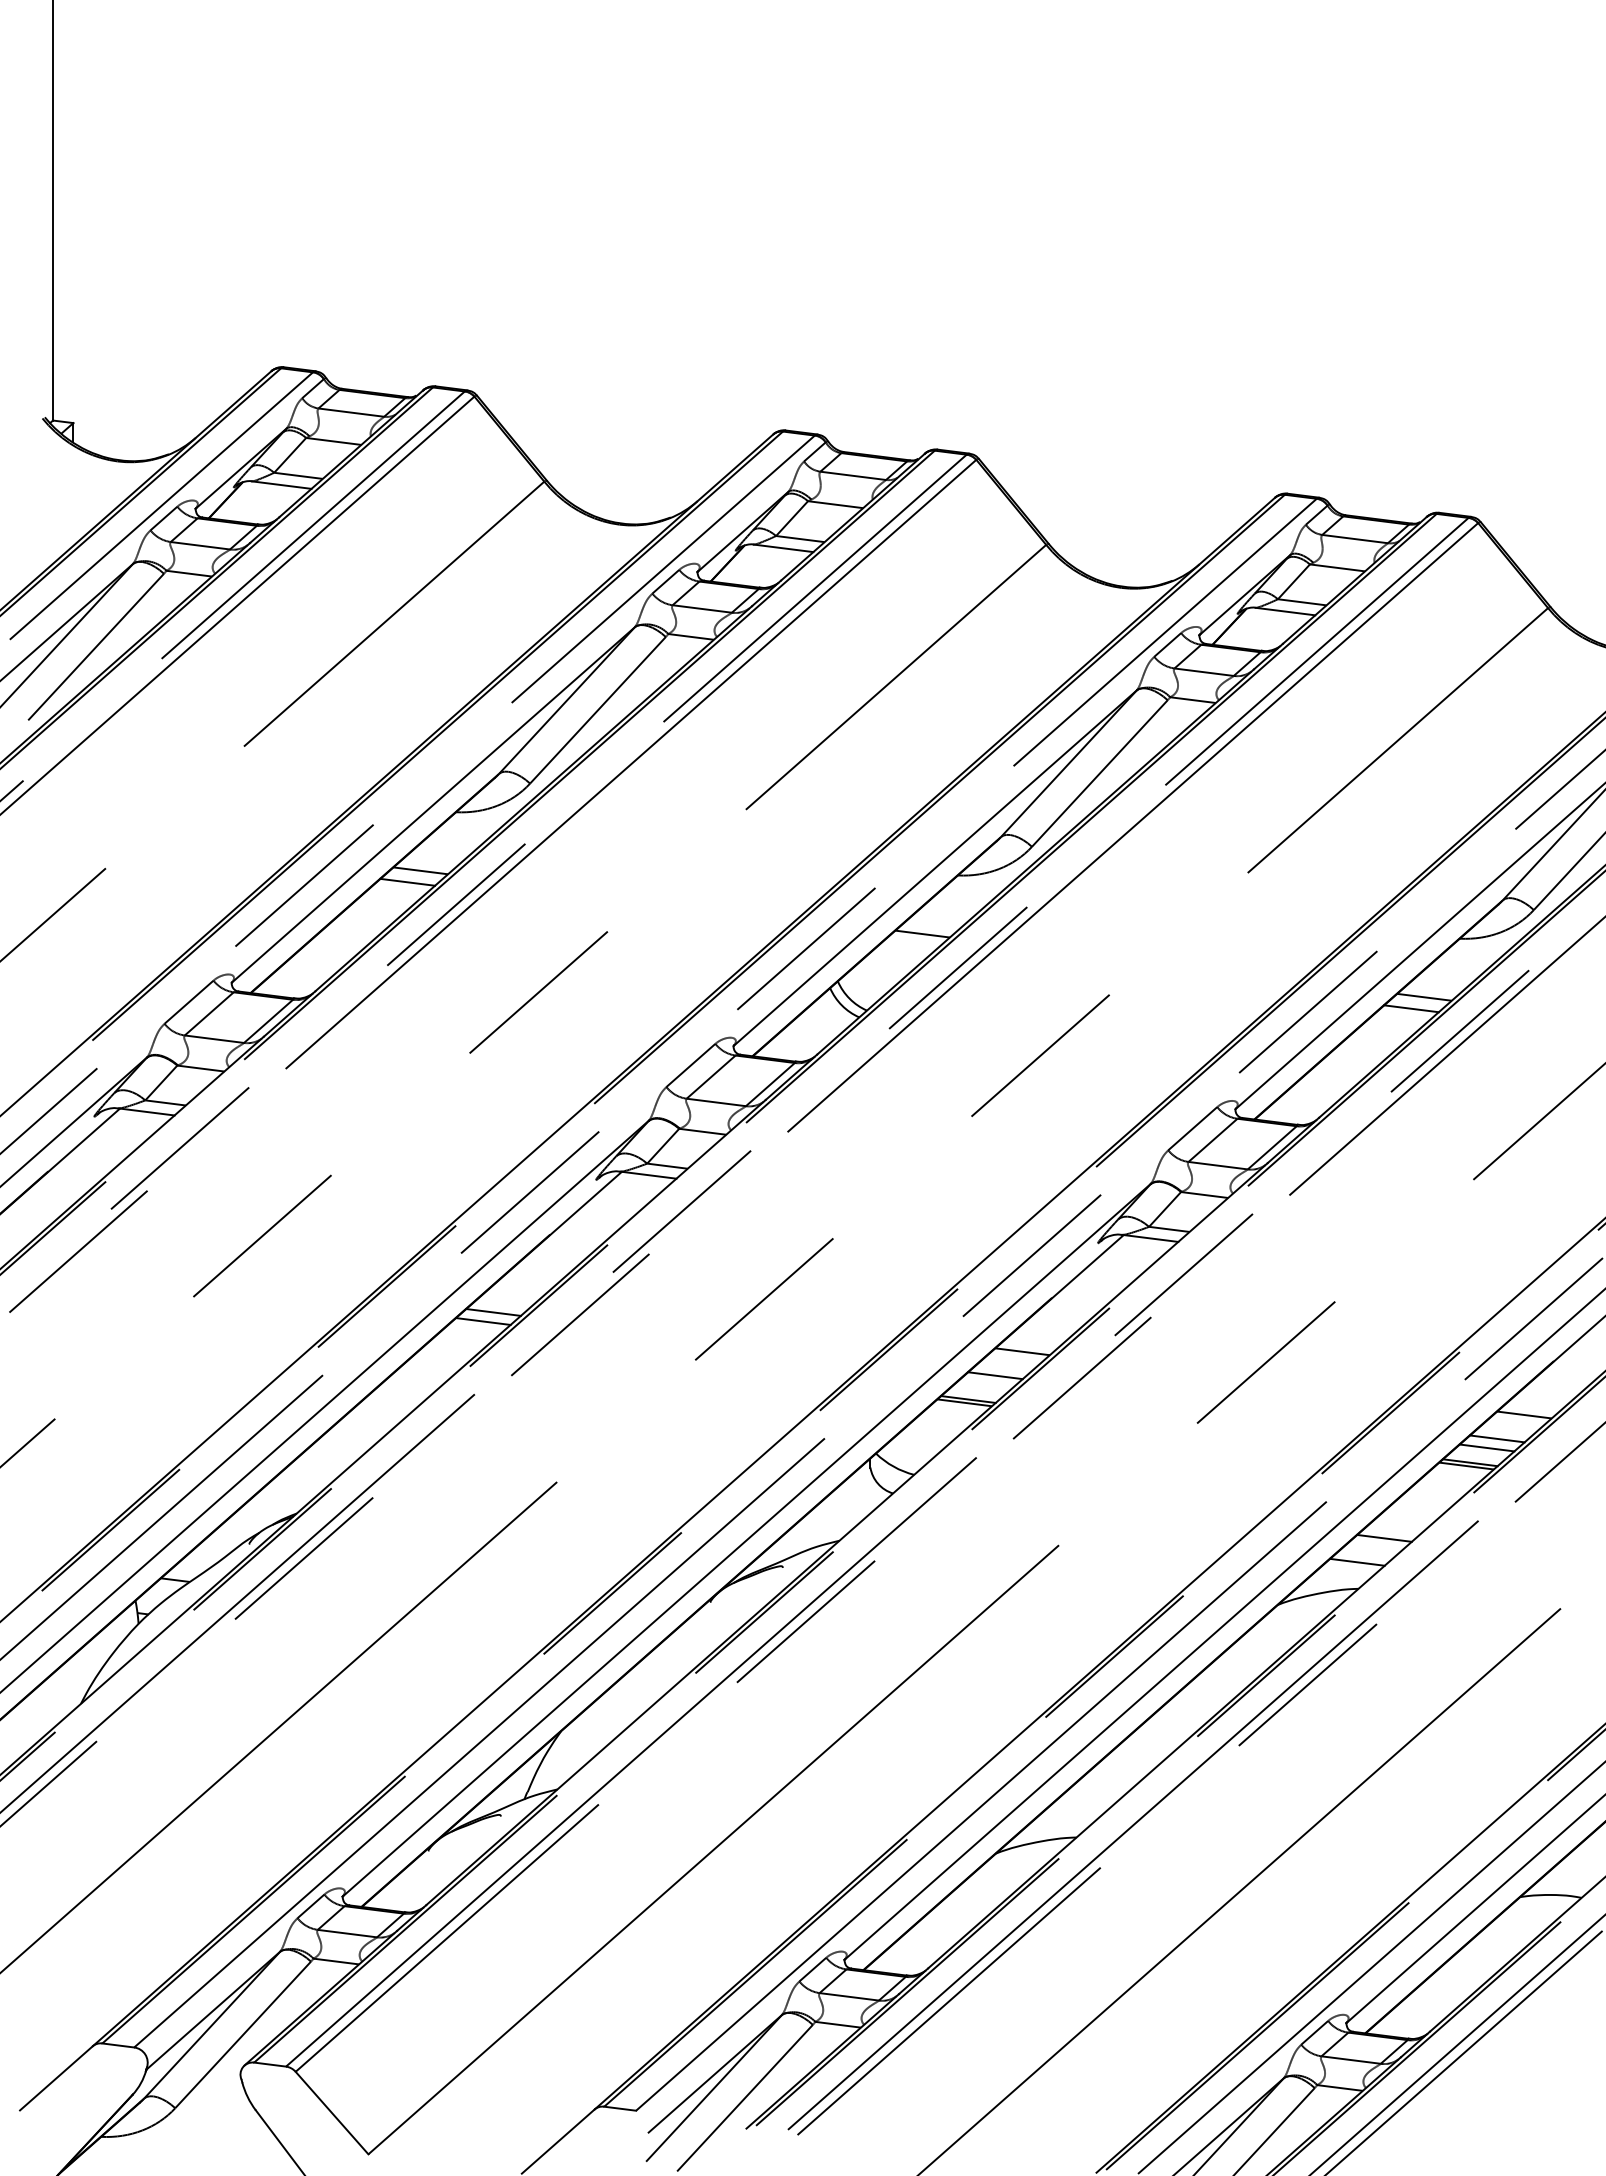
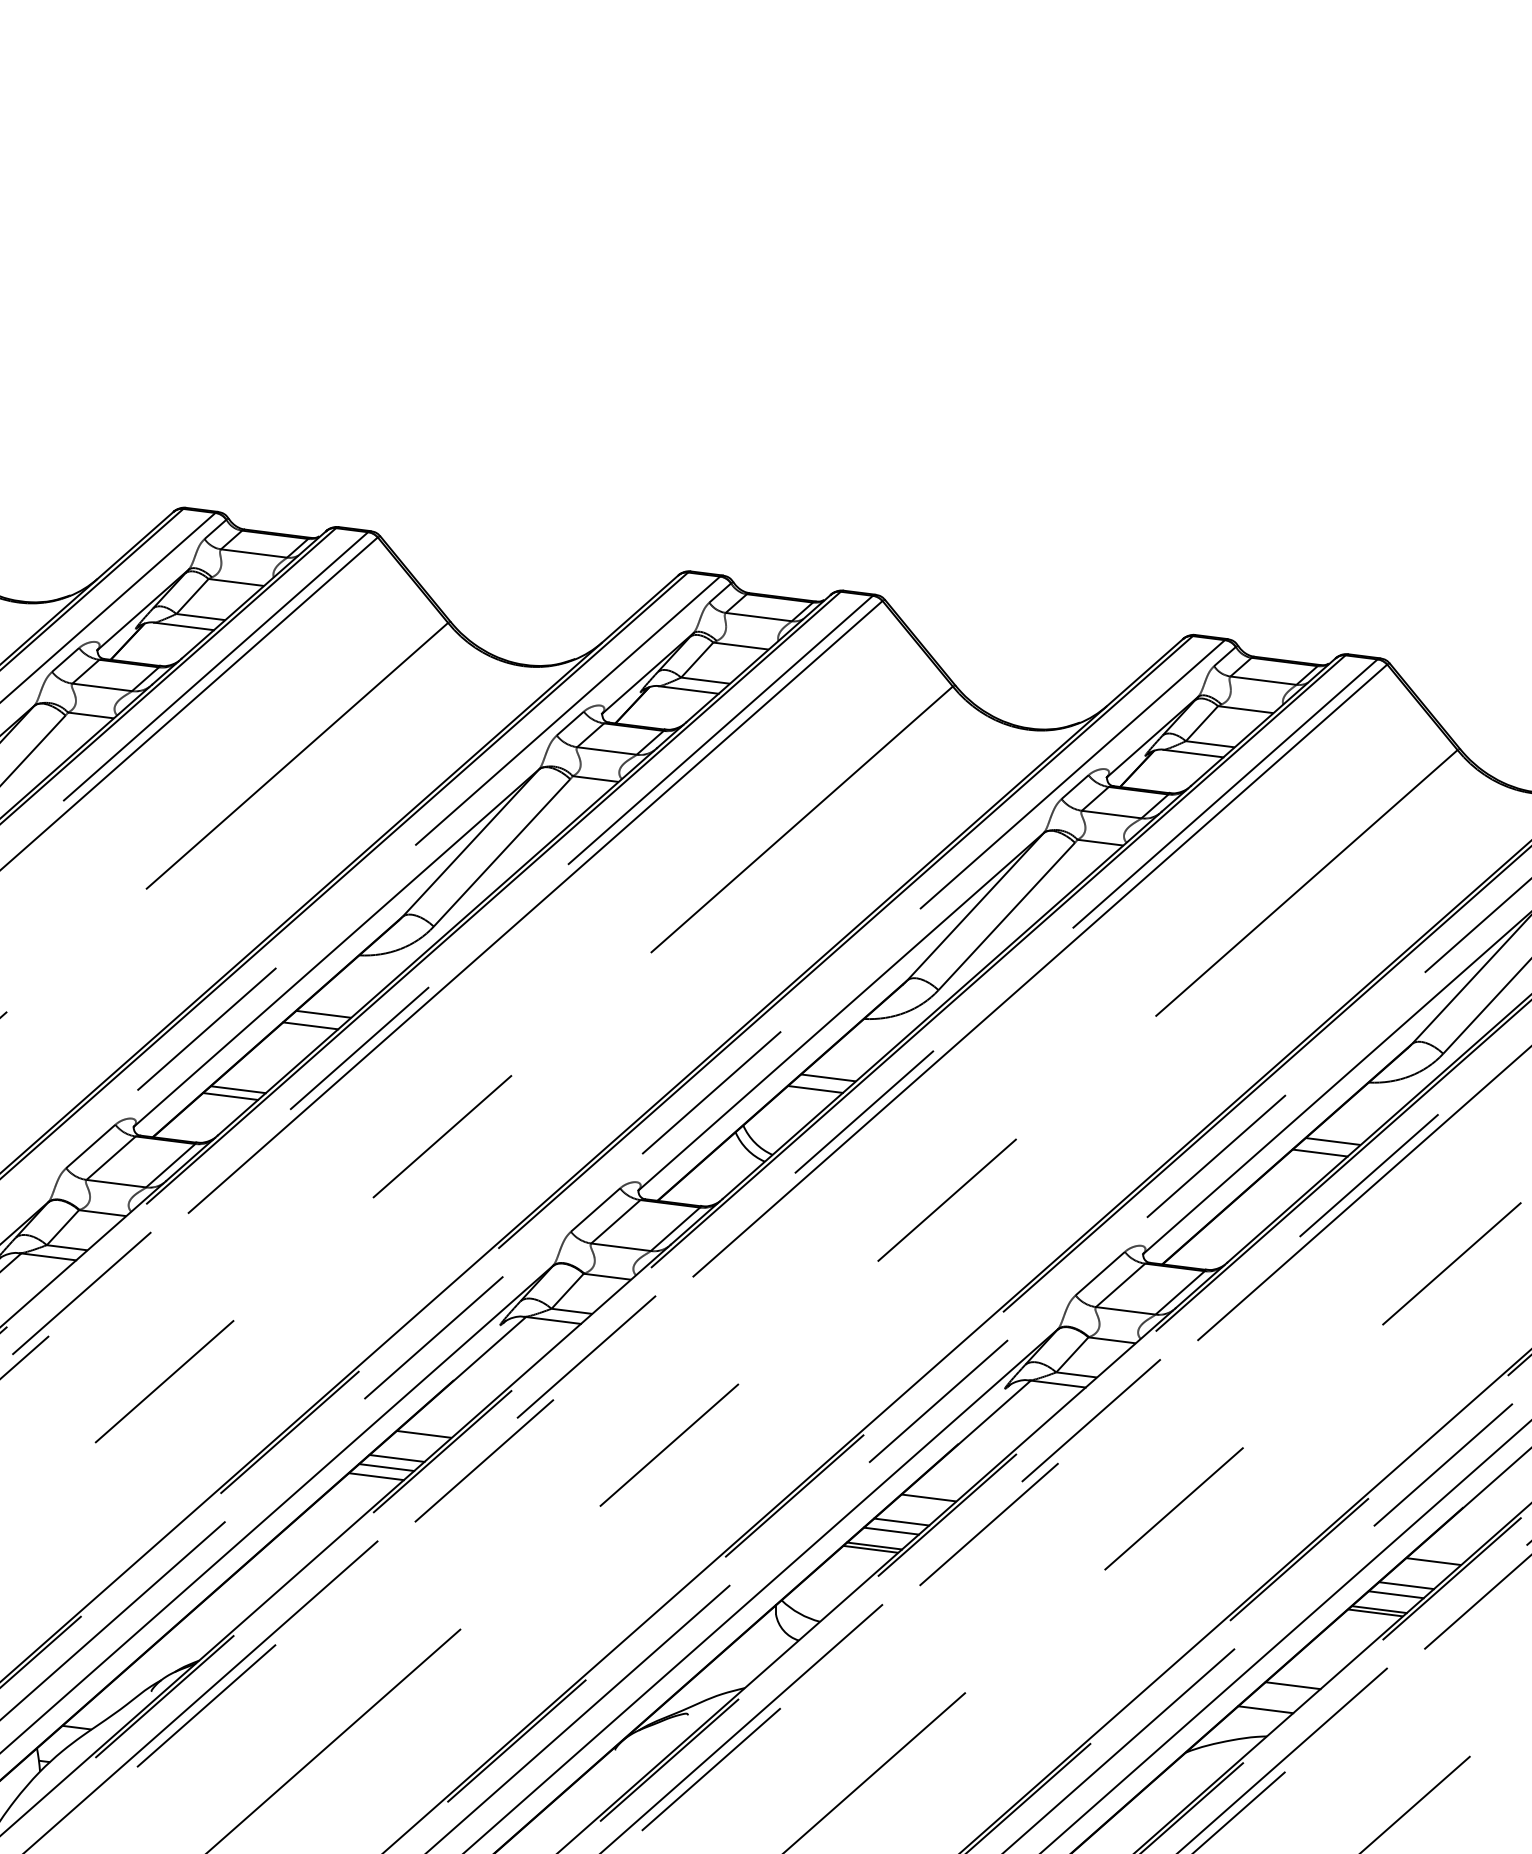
line: (335, 945) -> (238, 1089), added
line: (909, 945) -> (815, 1089), added
line: (327, 952) -> (230, 1096), added
line: (520, 1288) -> (424, 1434), added
line: (472, 1330) -> (375, 1476), added
line: (984, 1384) -> (890, 1530), added

